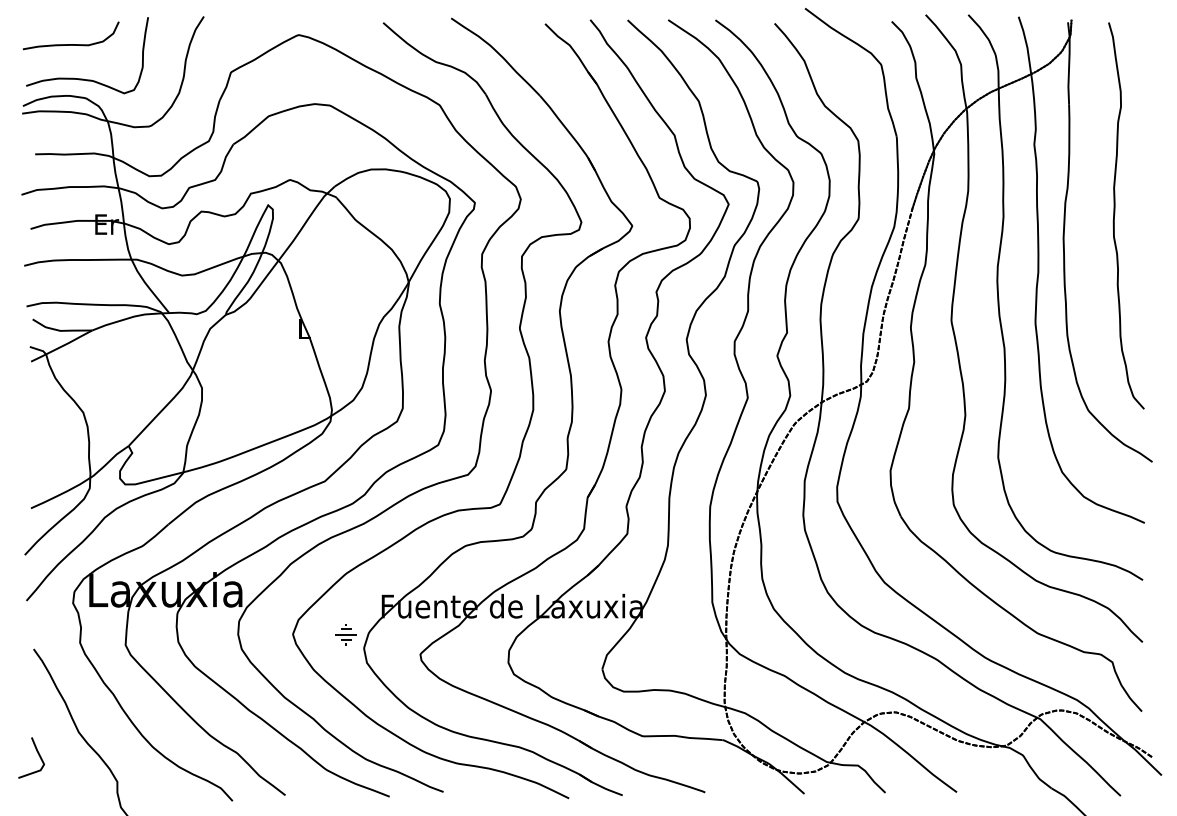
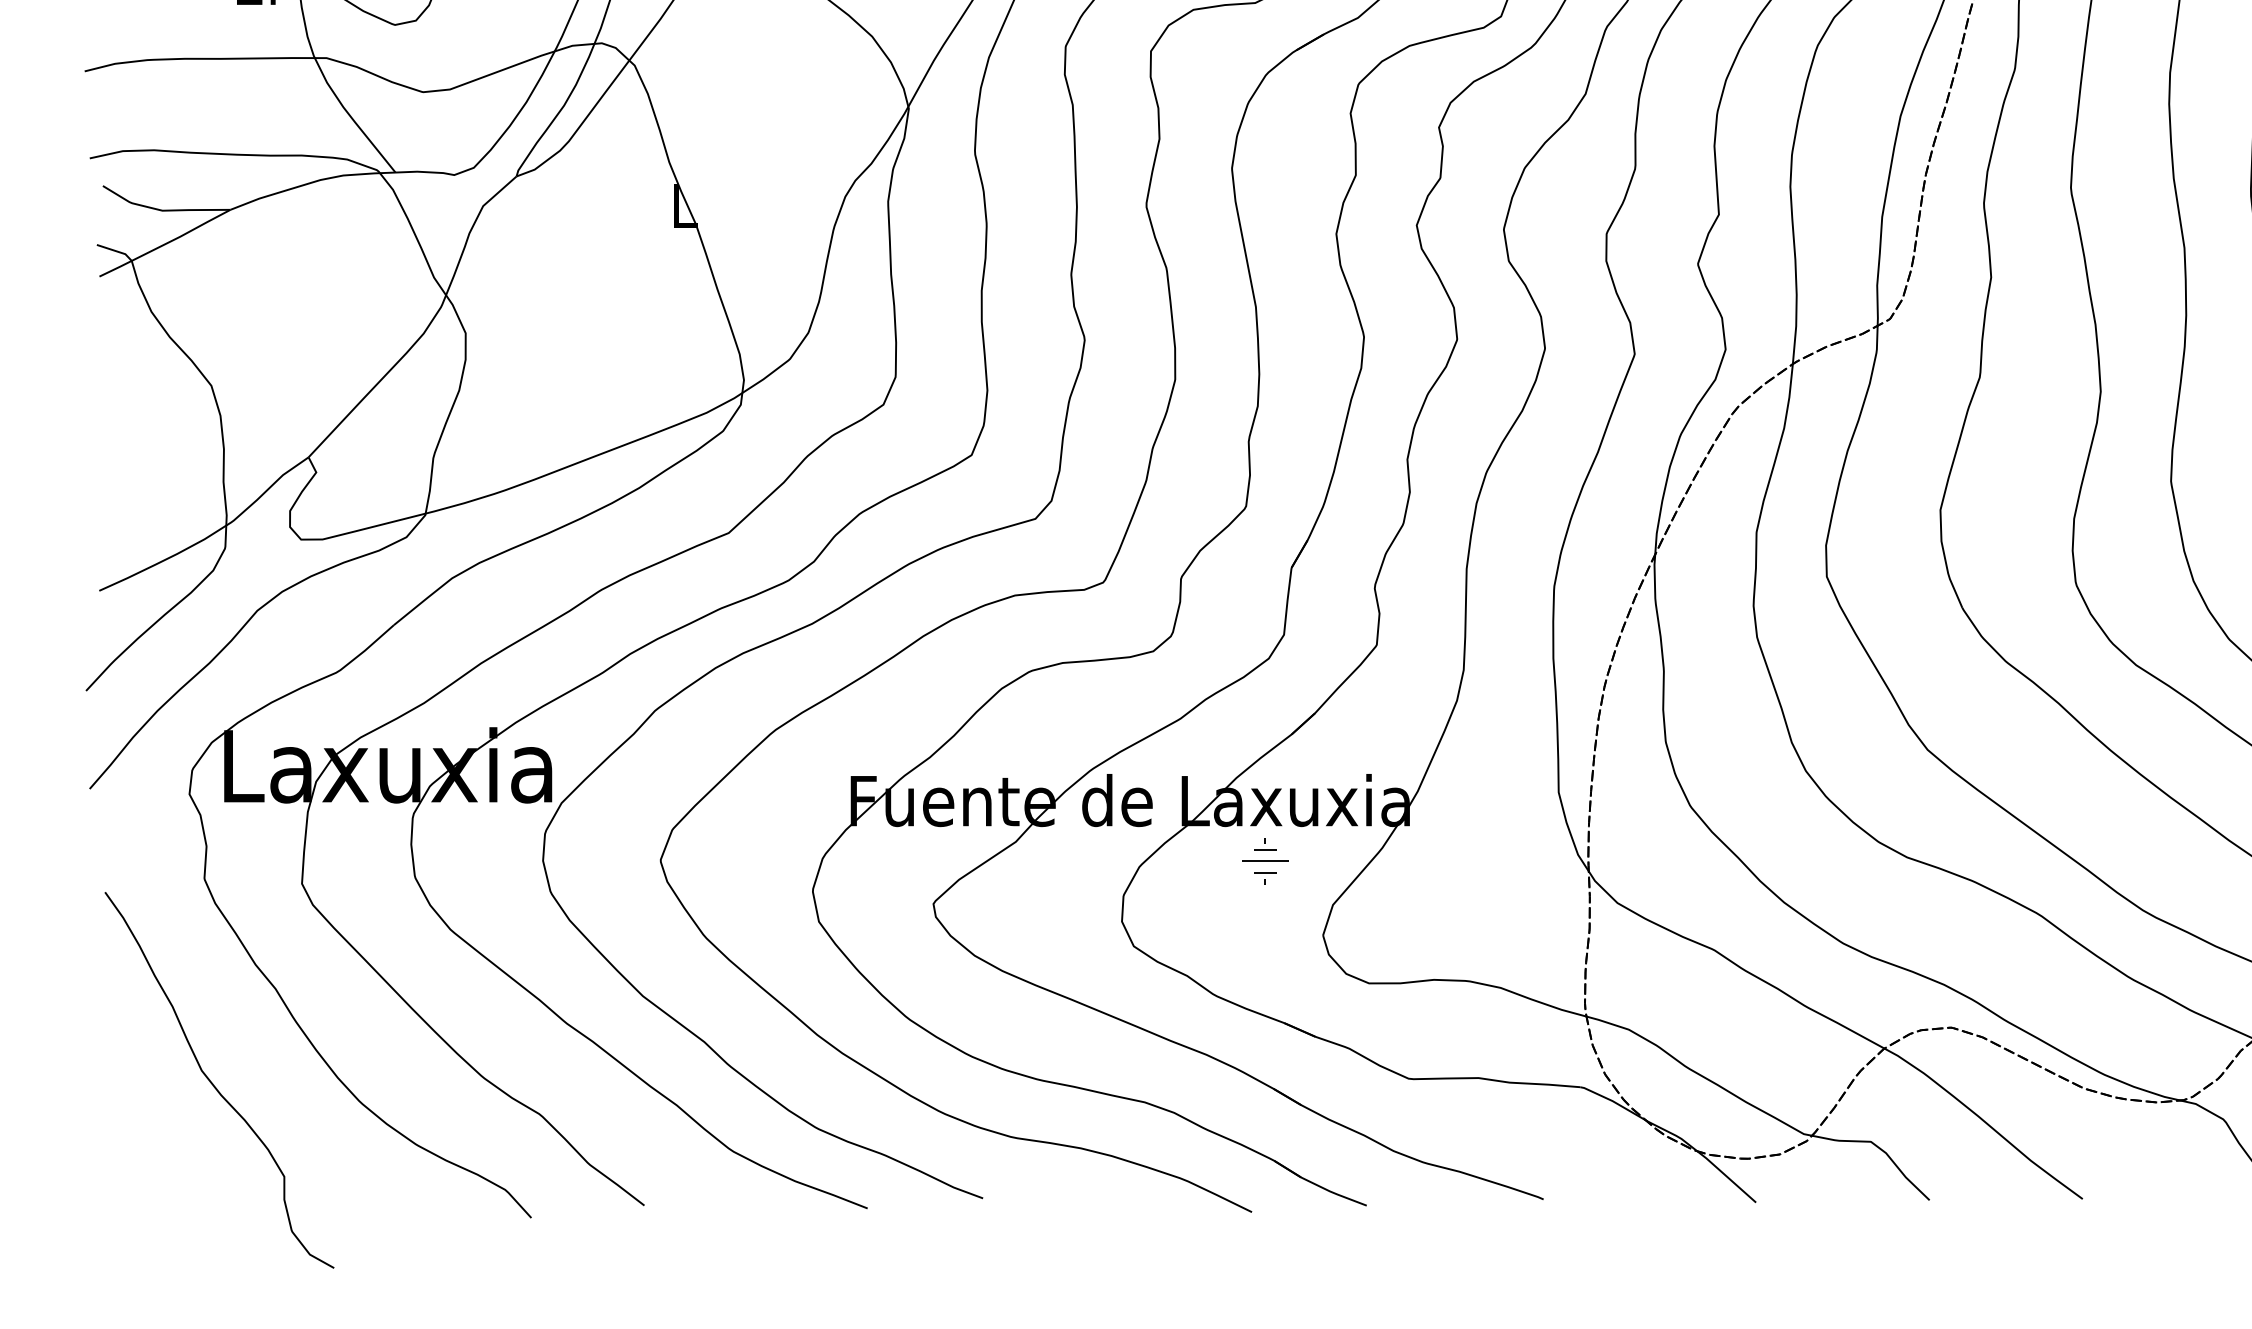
part: (345, 634) -> (1263, 860), moved
curve: (37, 753) -> (113, 1115), removed

